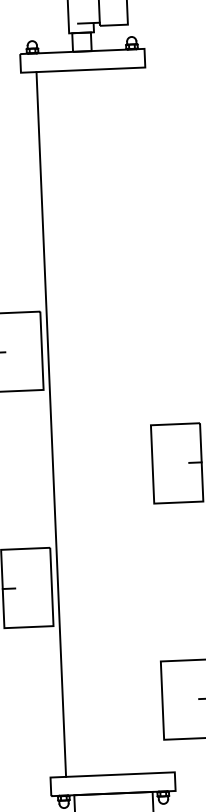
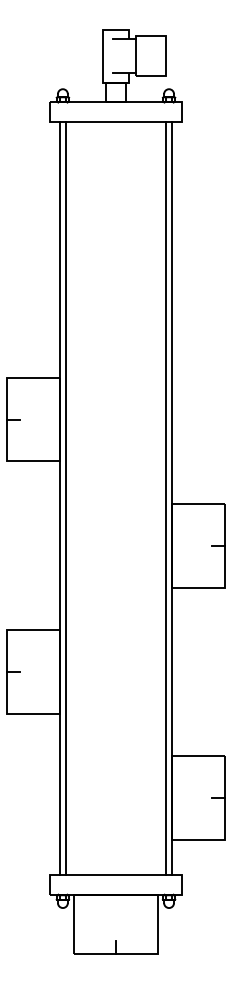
line: (144, 420) -> (165, 498), added
line: (150, 420) -> (172, 498), added
line: (44, 424) -> (59, 498), added

